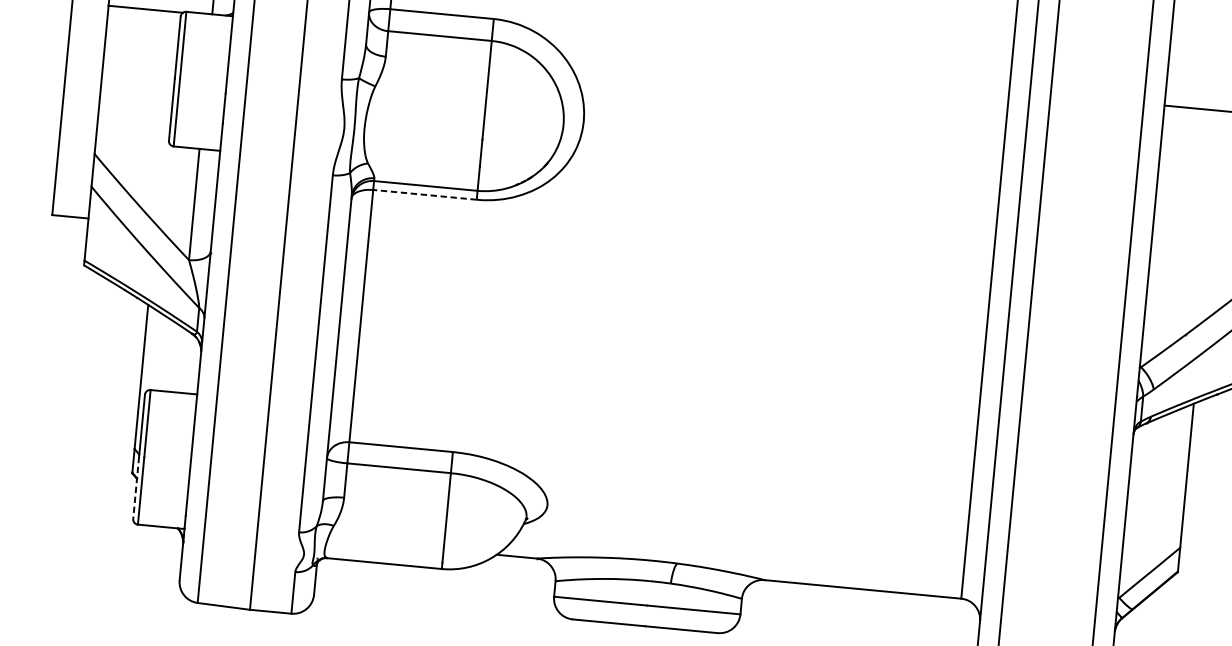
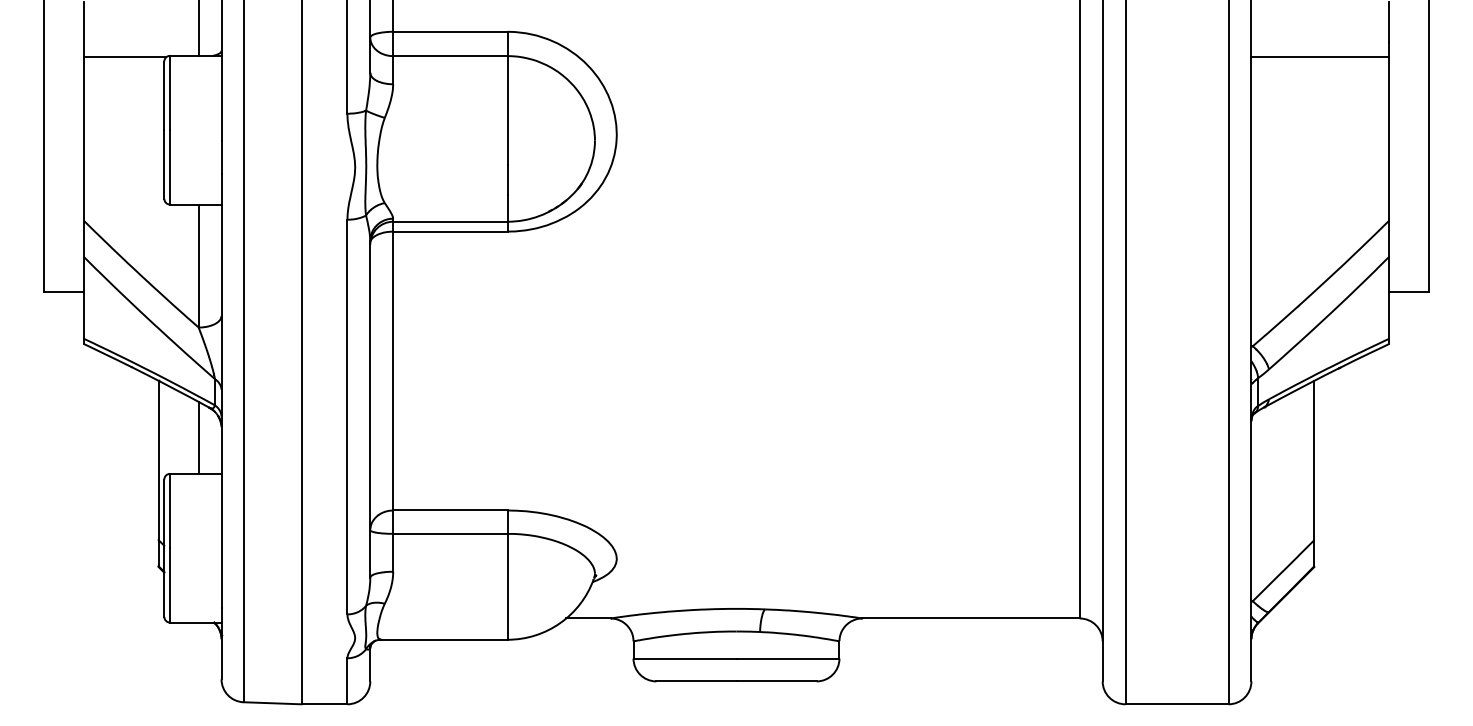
line: (424, 194) -> (449, 231), dashed -> solid
line: (179, 359) -> (198, 437), added
line: (136, 488) -> (164, 583), dashed -> solid

